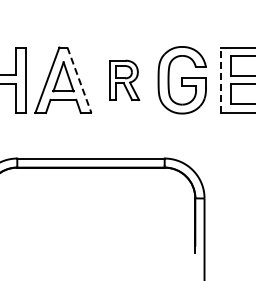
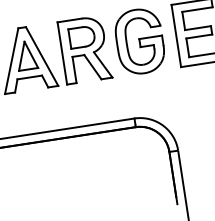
line: (79, 80) -> (42, 56), dashed -> solid
part: (124, 80) -> (84, 50), size x1.67
line: (220, 80) -> (176, 36), dashed -> solid

